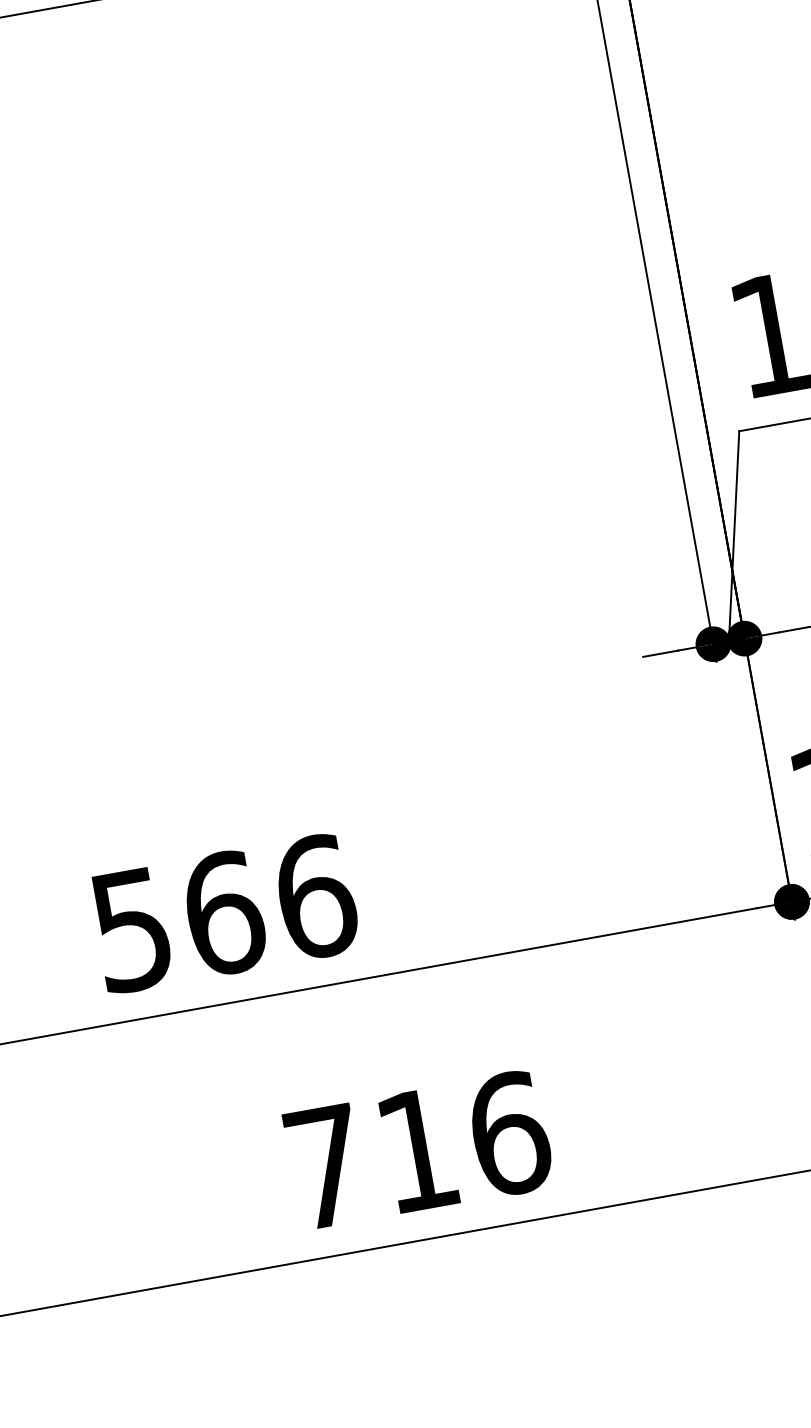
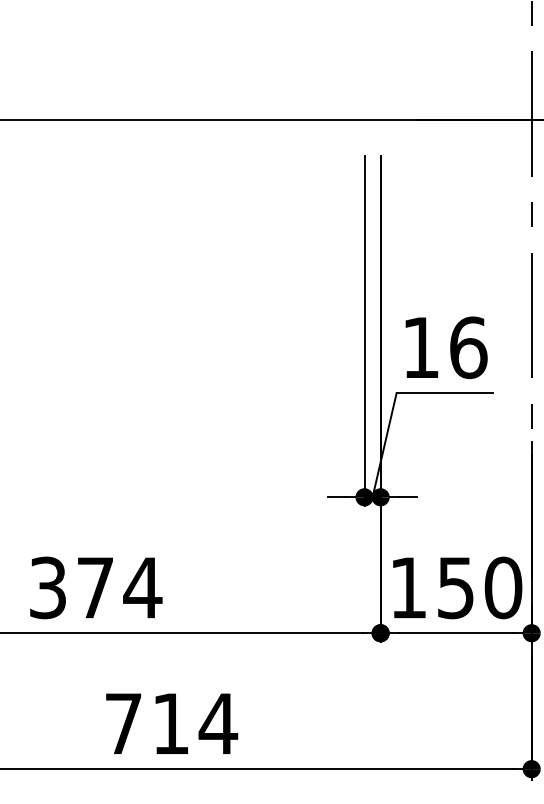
text: (225, 912) -> (96, 587), 566 -> 374
text: (509, 1133) -> (218, 723), 716 -> 714

